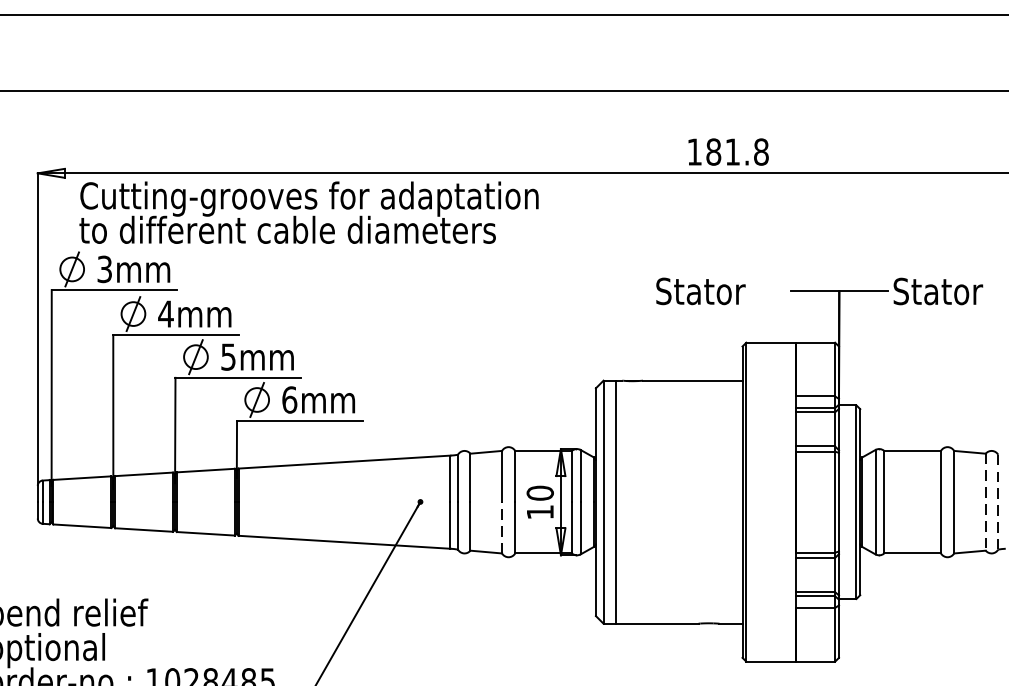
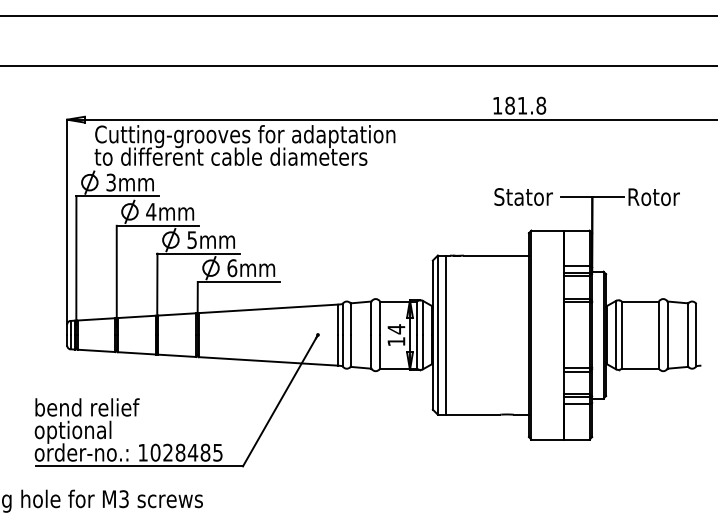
text: (700, 290) -> (523, 196), moved
text: (938, 292) -> (657, 197), Stator -> Rotor
text: (540, 493) -> (396, 329), 10 -> 14
line: (986, 502) -> (688, 335), dashed -> solid
line: (998, 502) -> (696, 335), dashed -> solid
line: (502, 527) -> (371, 351), dashed -> solid

